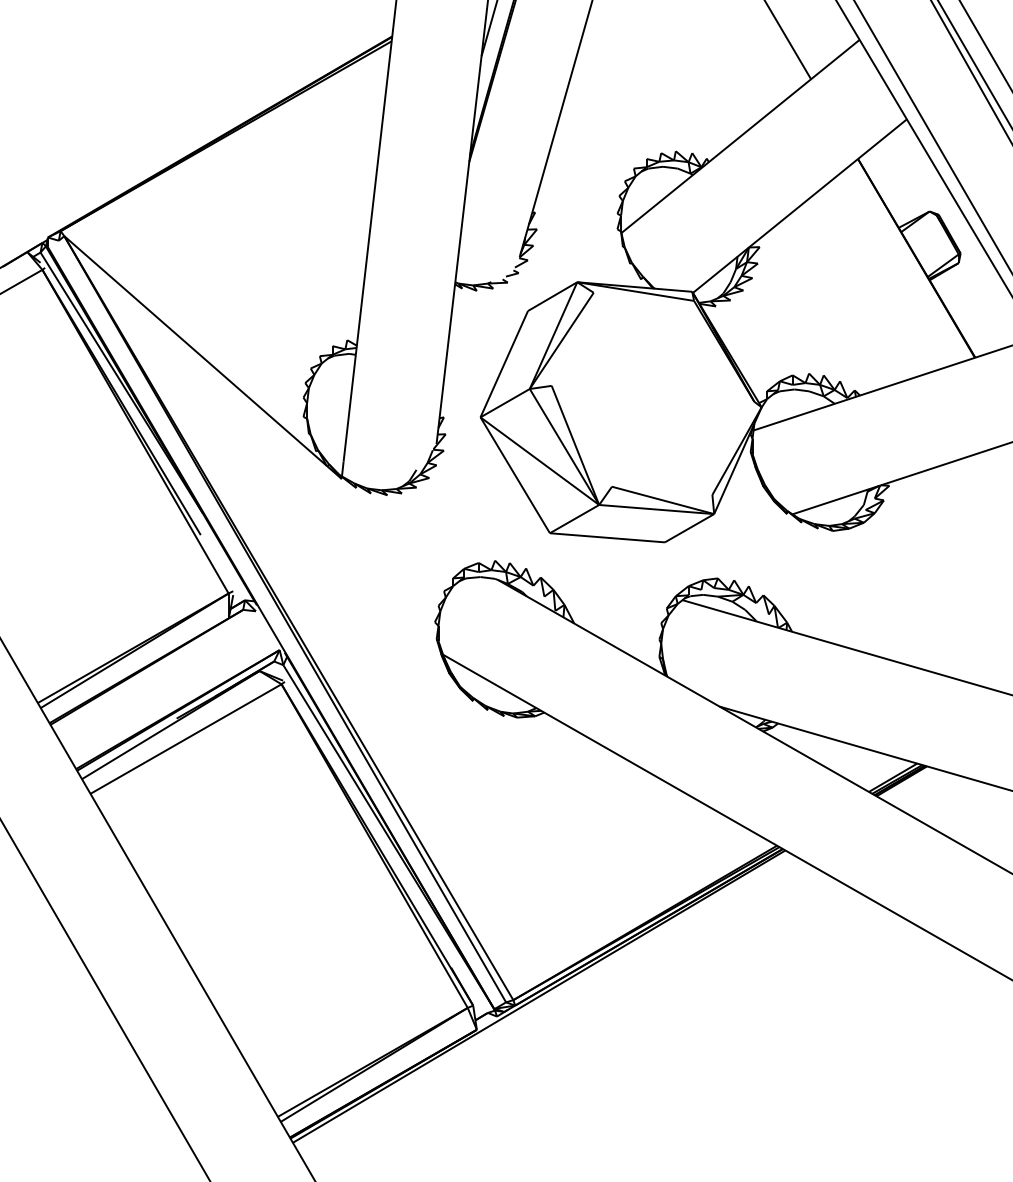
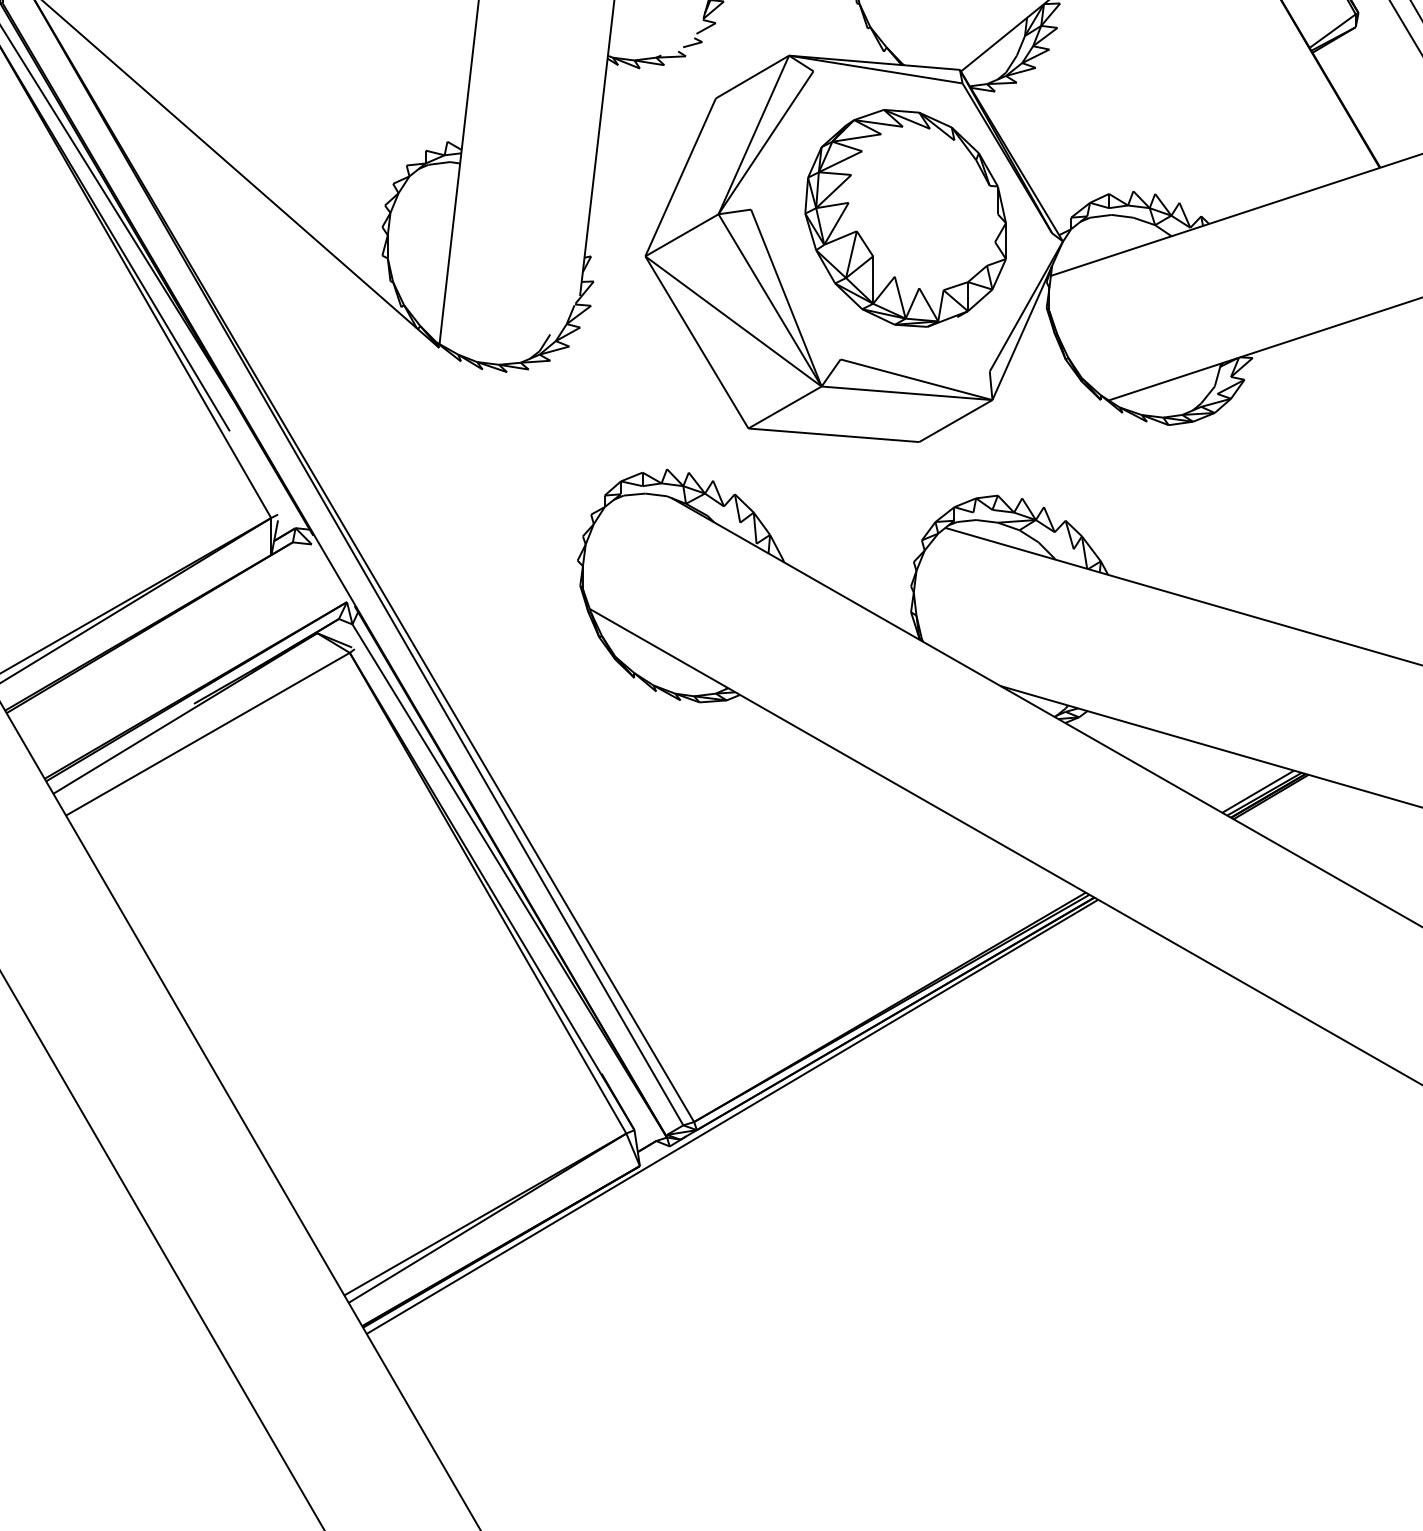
part: (655, 391) -> (905, 217), added

